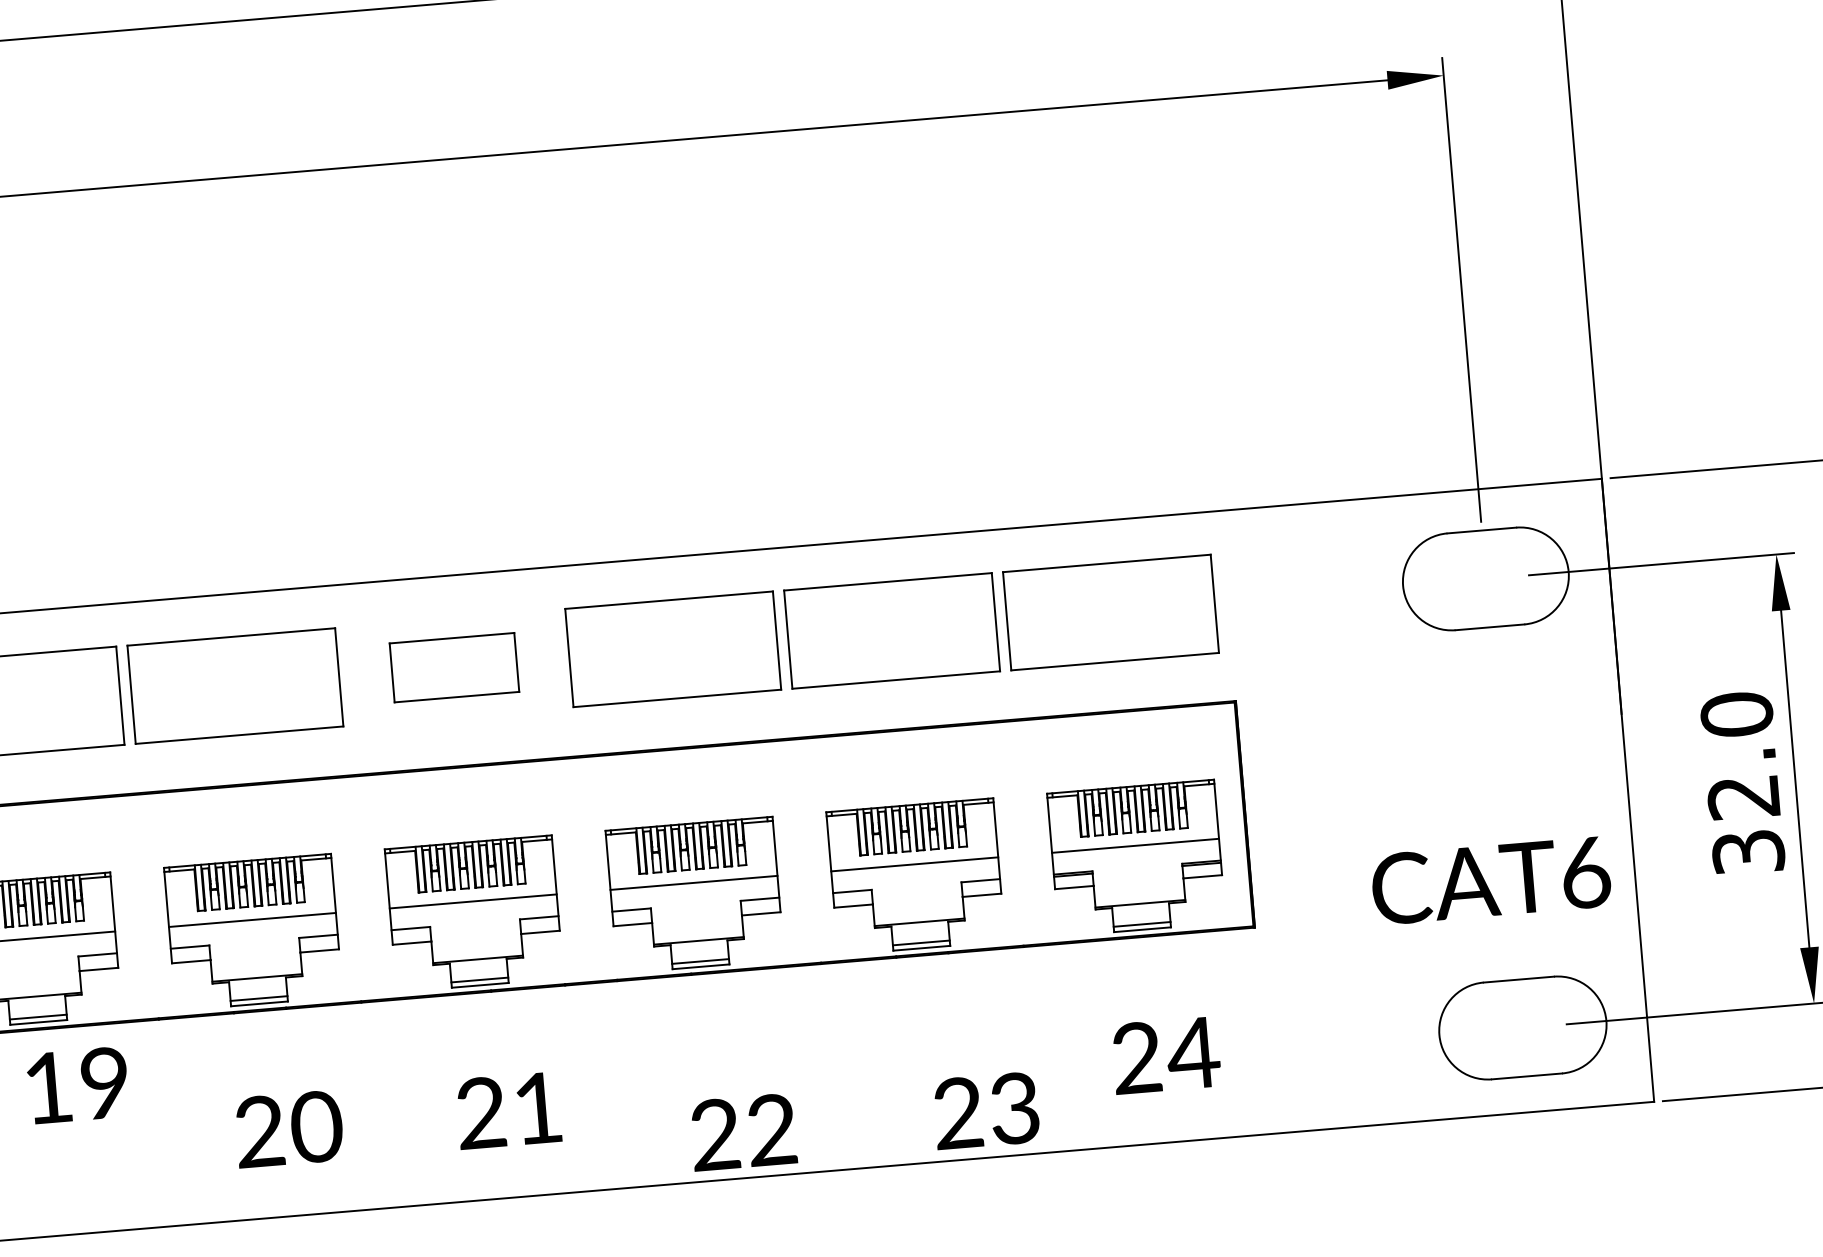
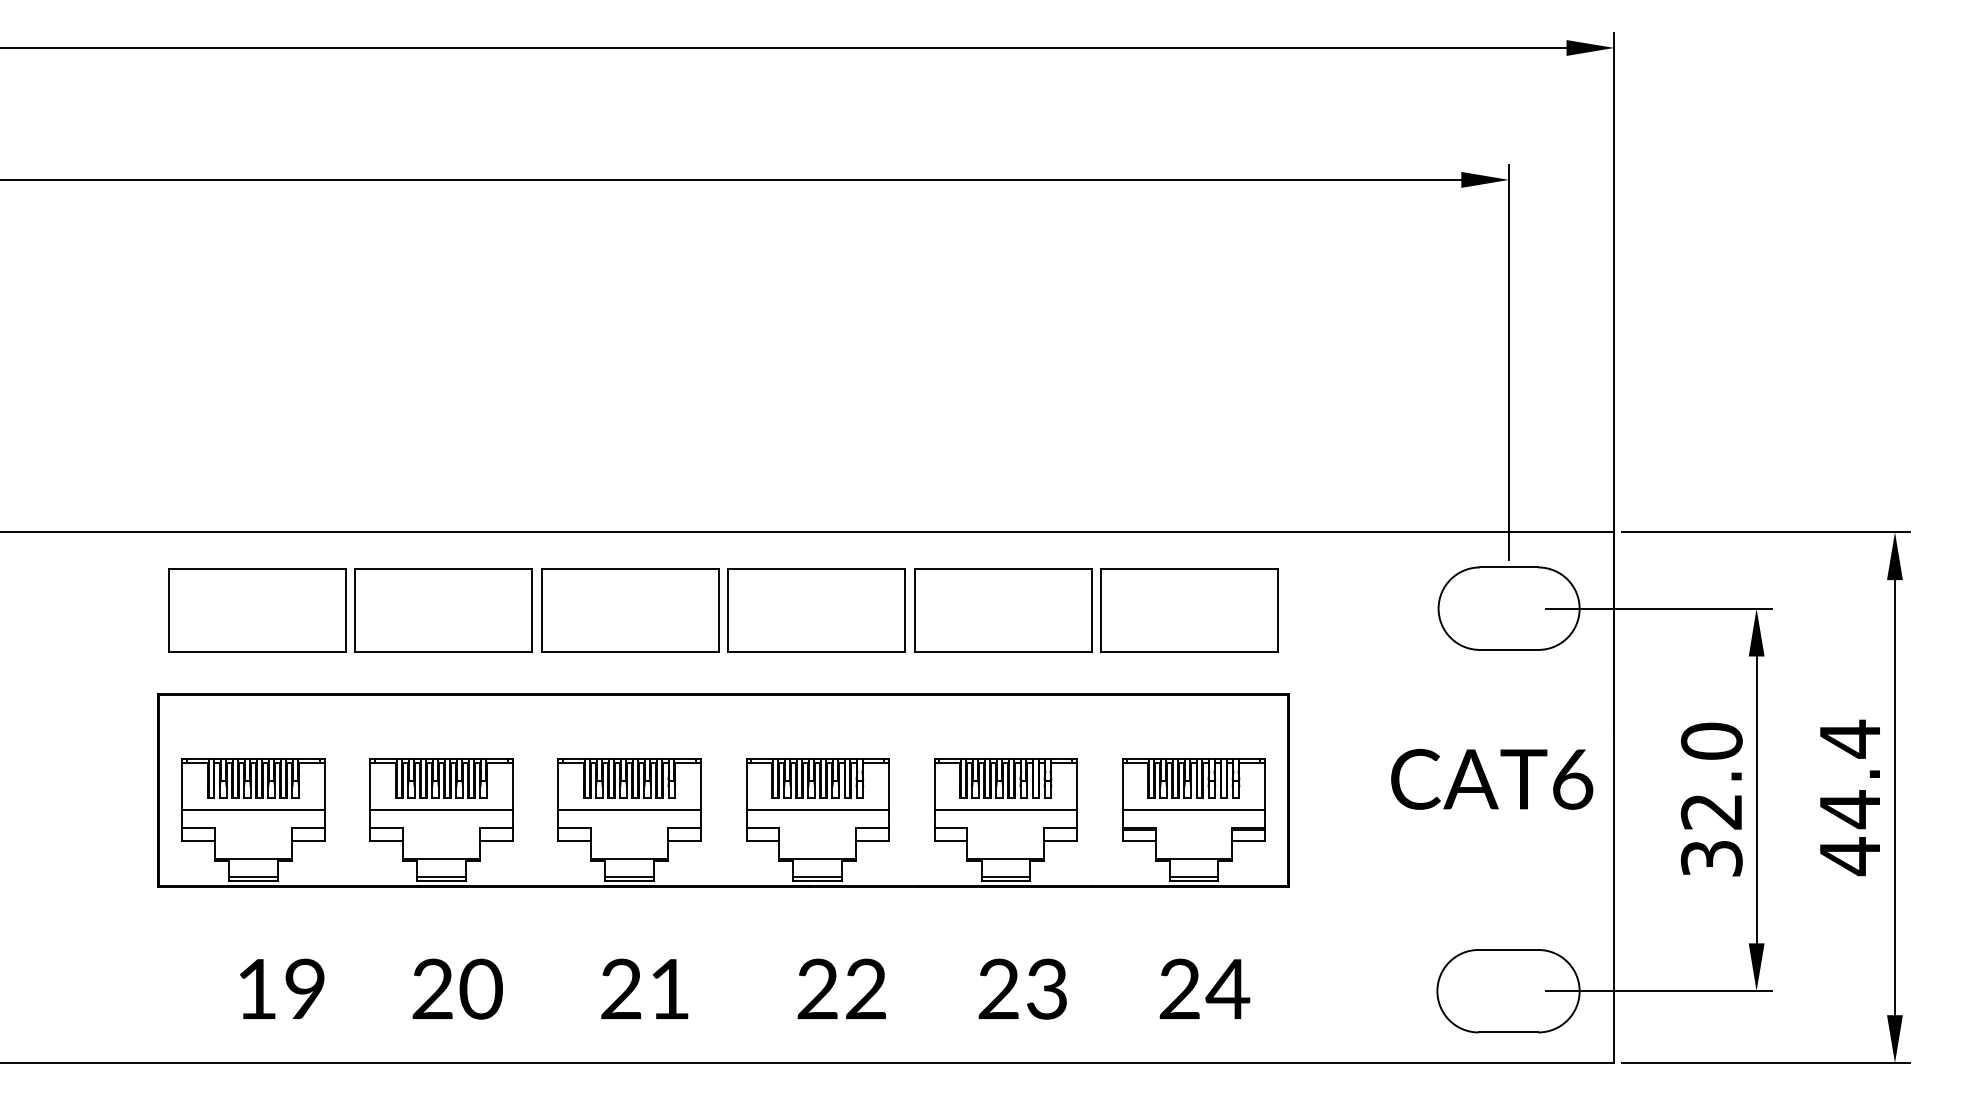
part: (454, 667) -> (630, 610), size x1.67
text: (1491, 879) -> (1492, 778), moved
text: (78, 1084) -> (282, 988), moved
text: (985, 1110) -> (1022, 988), moved
text: (743, 1131) -> (841, 988), moved

